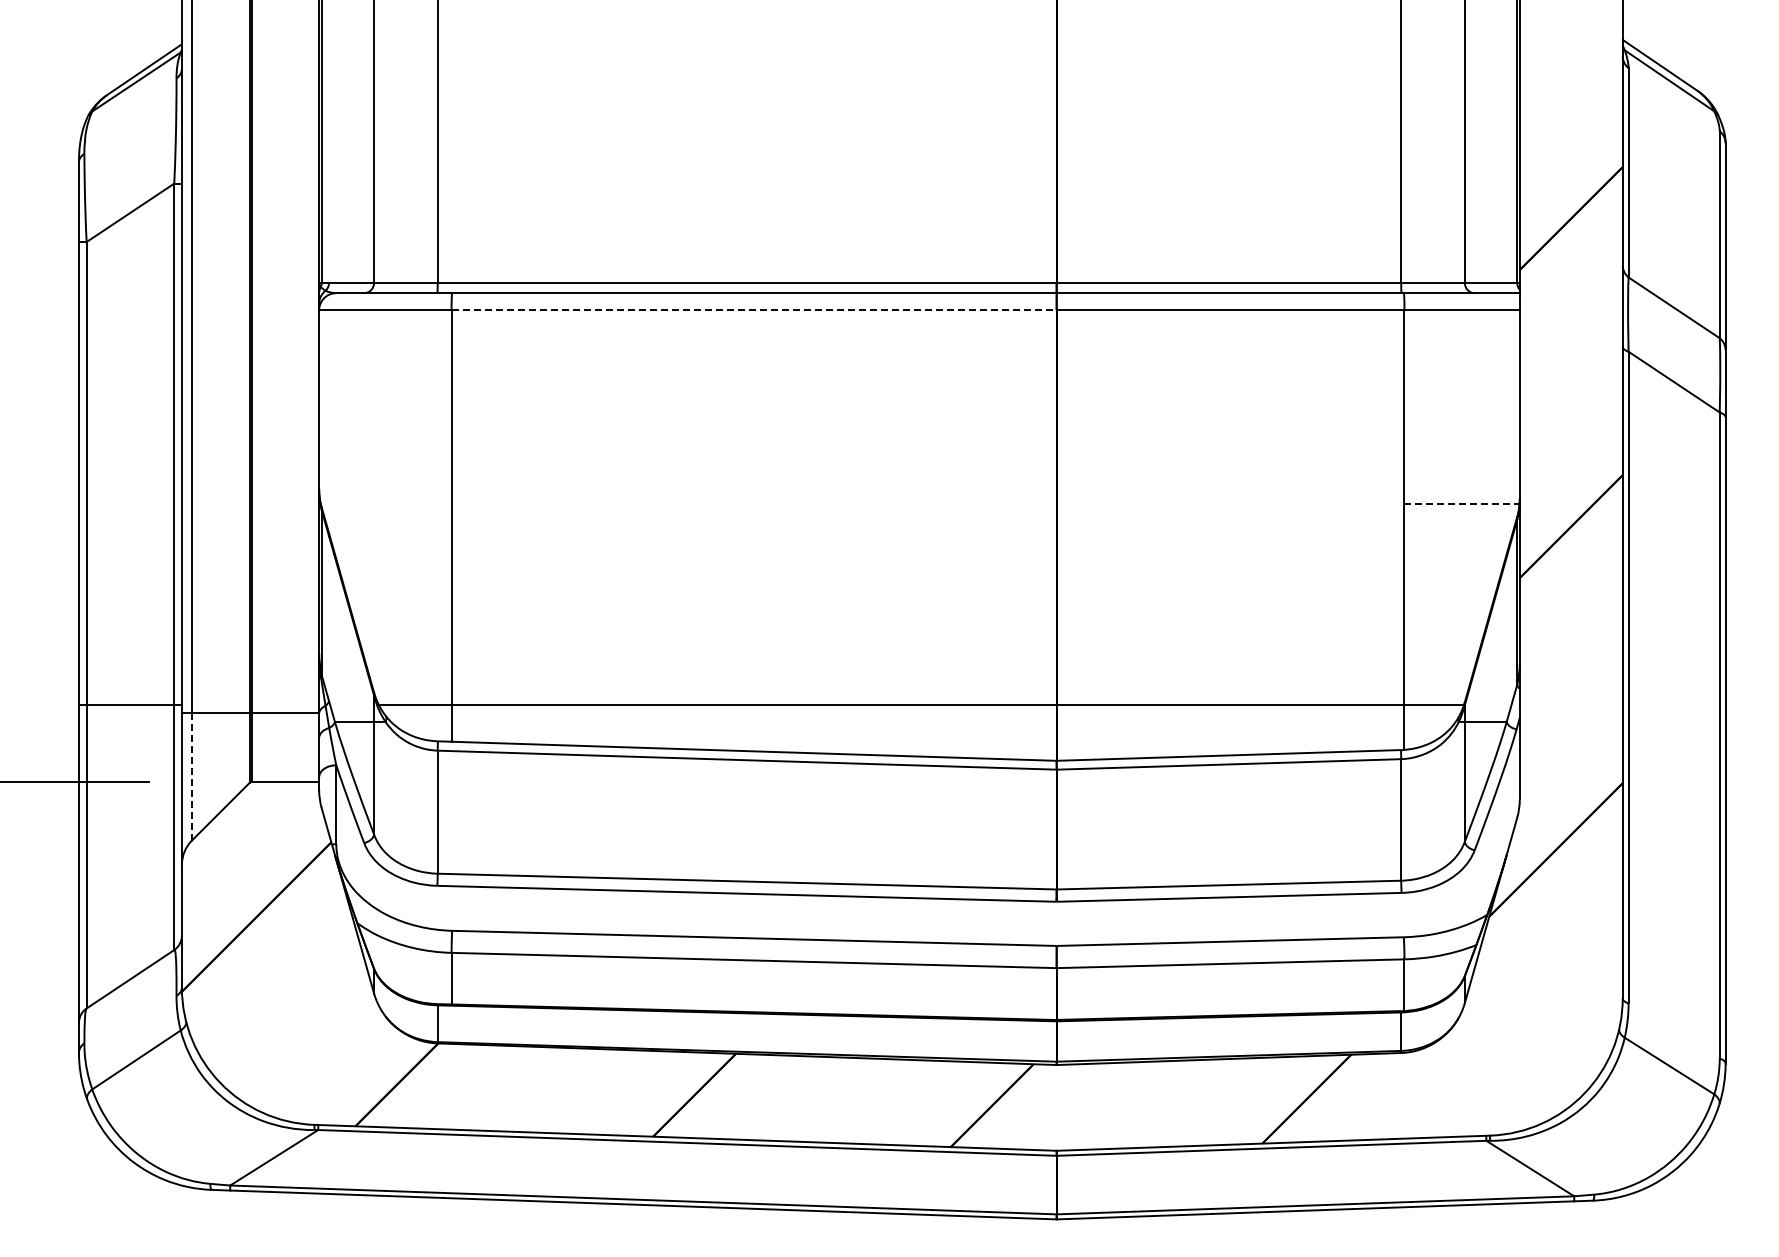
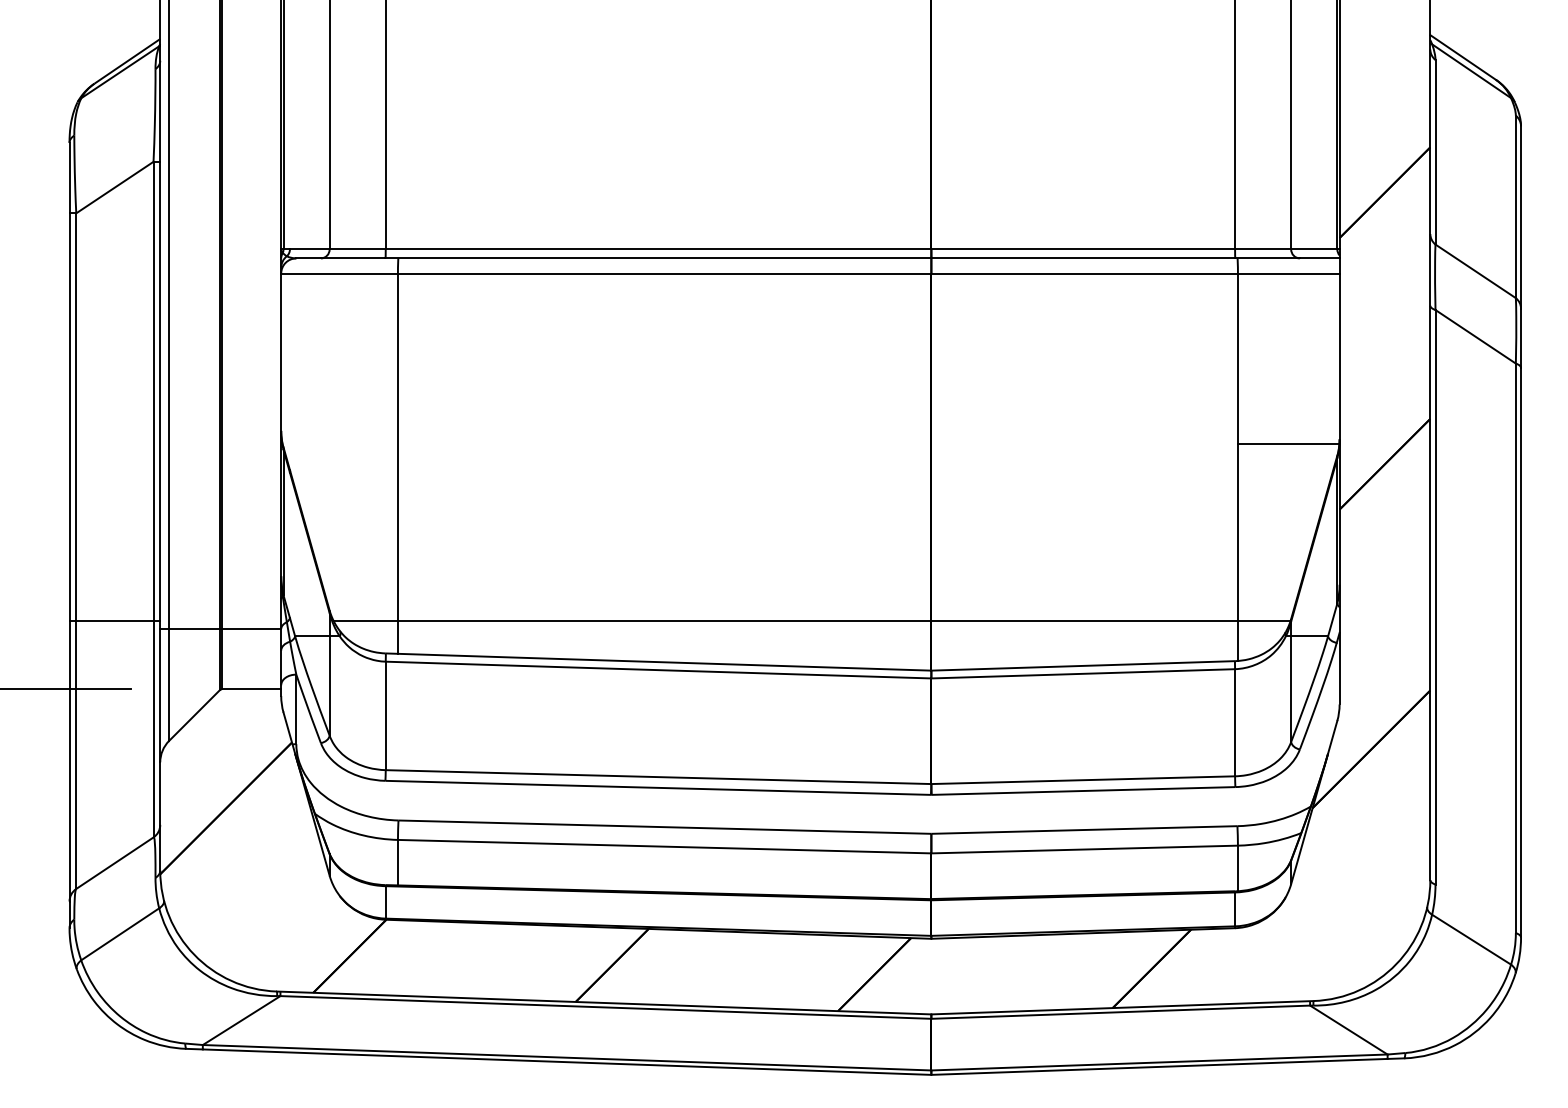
line: (754, 310) -> (664, 273), dashed -> solid
line: (1462, 503) -> (1289, 443), dashed -> solid
line: (191, 776) -> (168, 684), dashed -> solid

